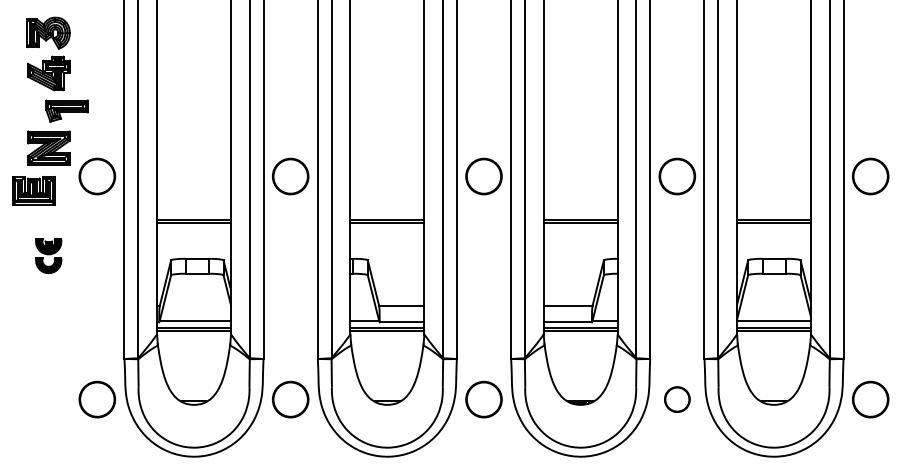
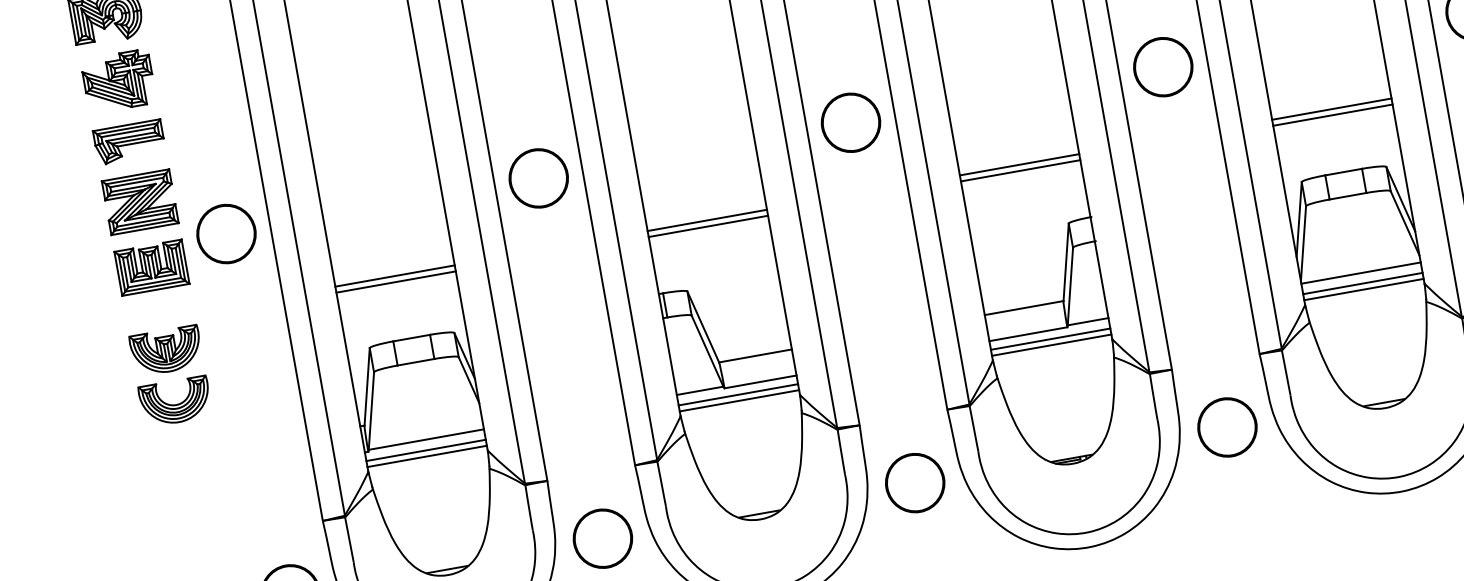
part: (66, 110) -> (128, 141), moved
part: (33, 190) -> (151, 267), moved
part: (48, 256) -> (170, 377), size x1.67
part: (677, 399) -> (1227, 427), size x1.43

